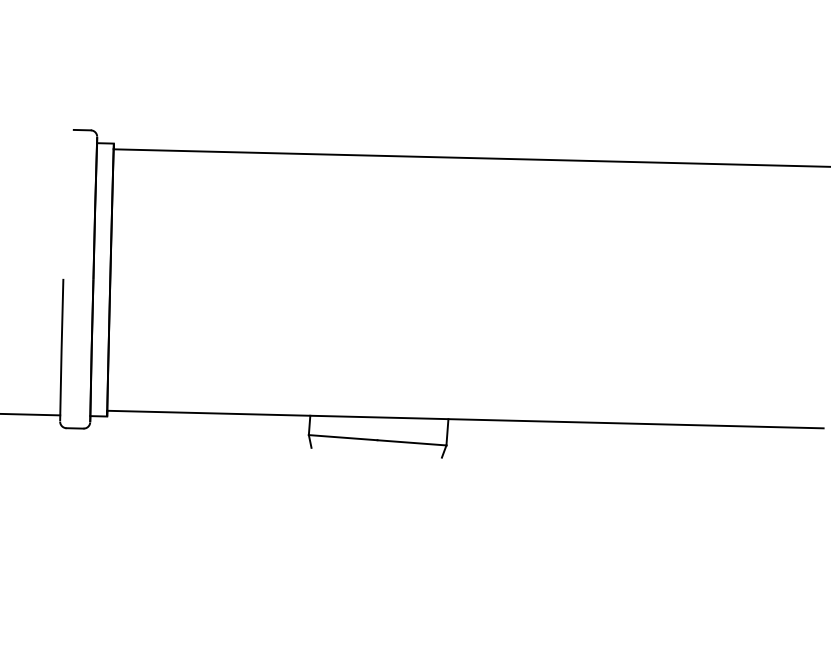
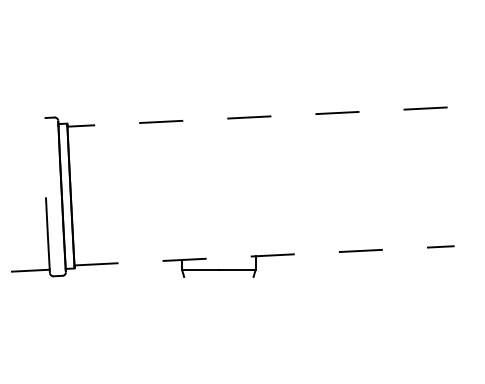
line: (471, 158) -> (257, 117), solid -> dashed
line: (467, 419) -> (265, 255), solid -> dashed

